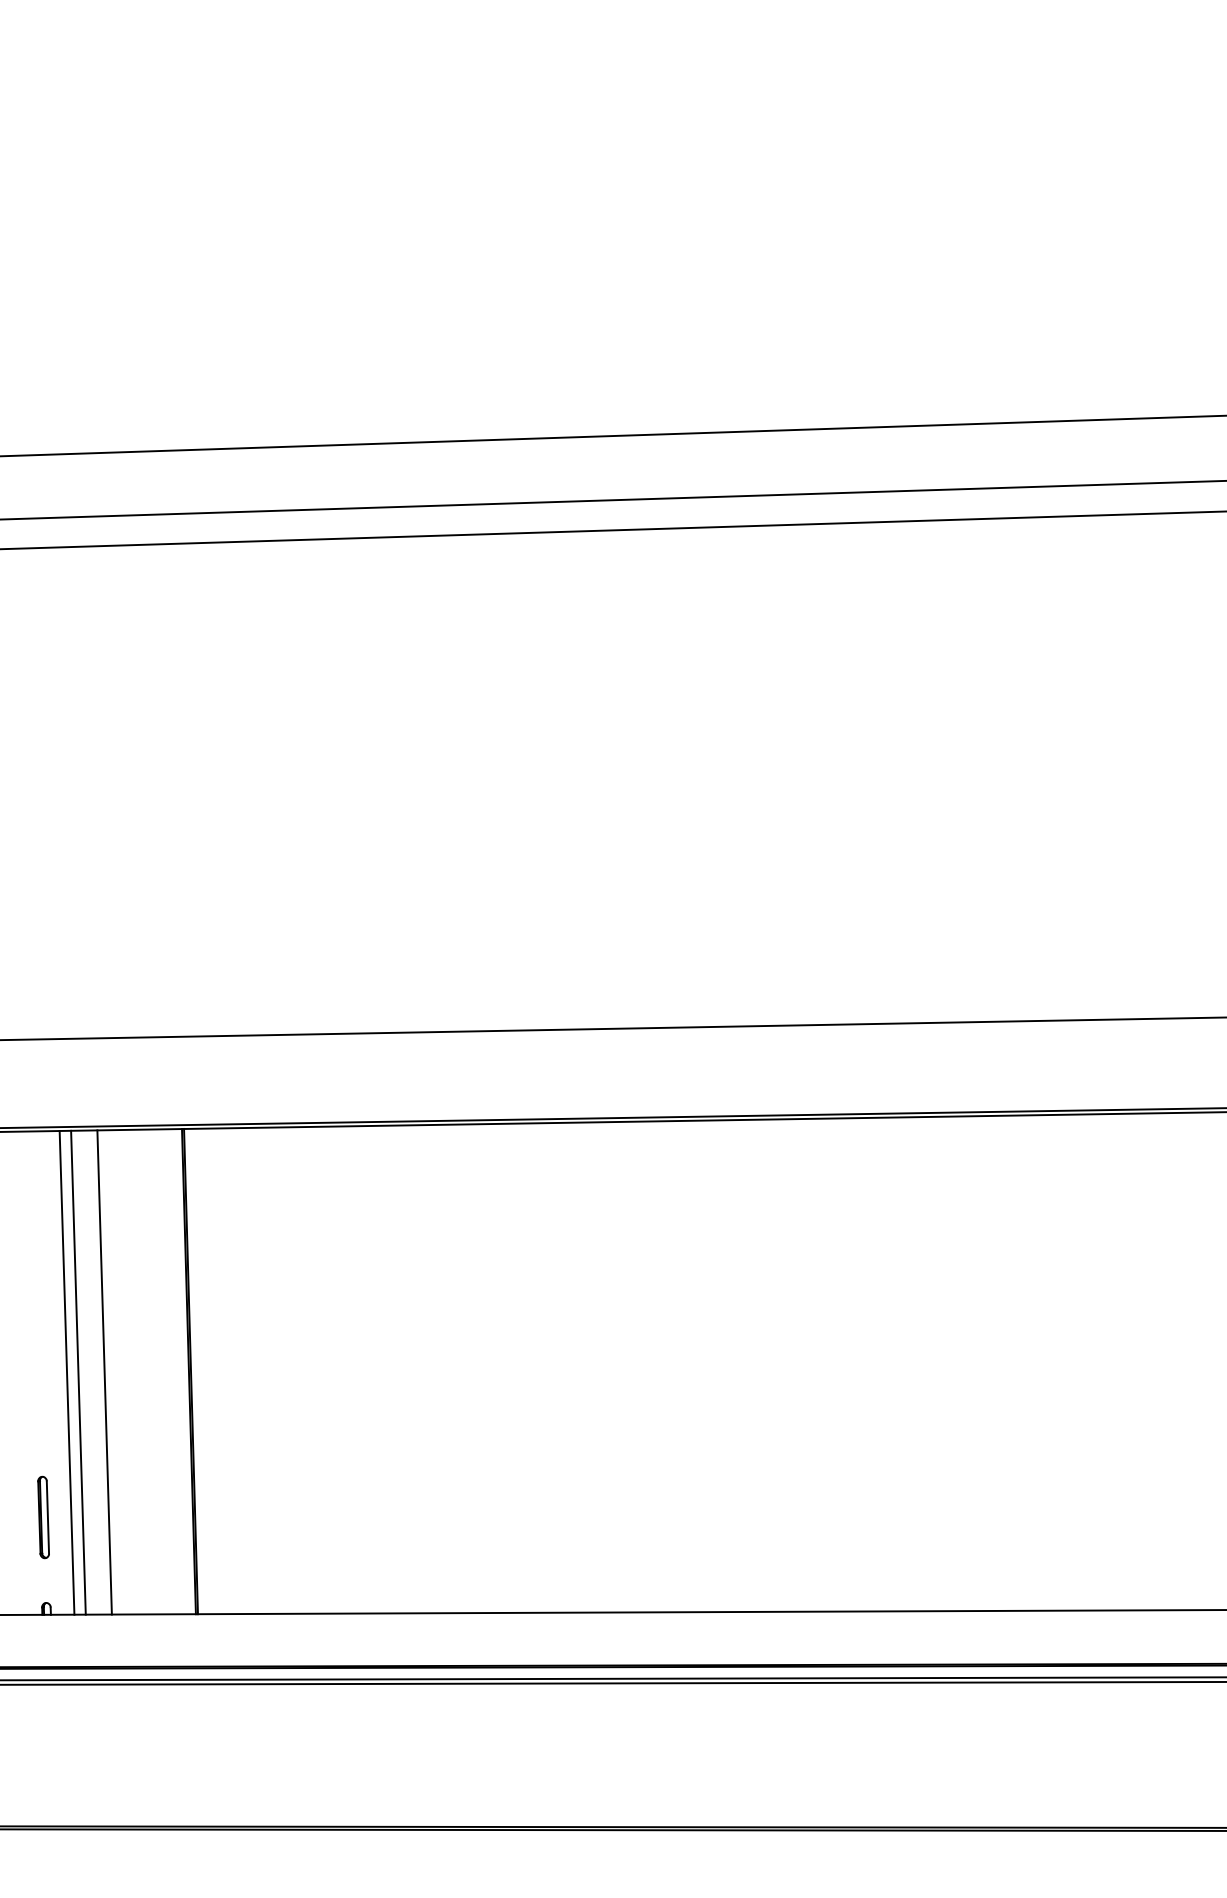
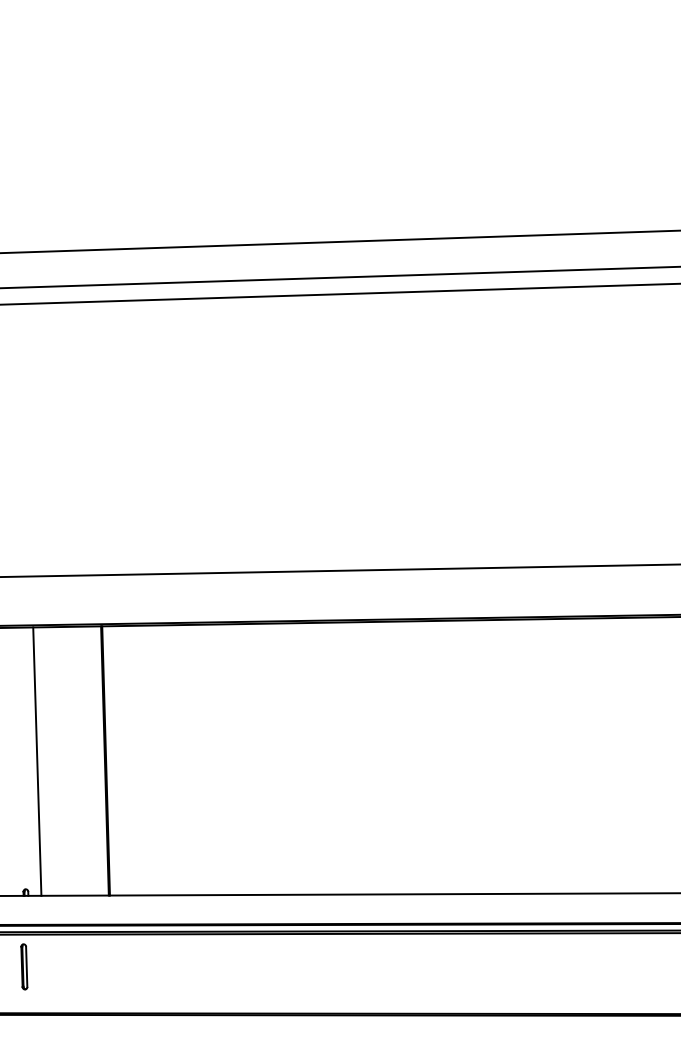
line: (78, 1372) -> (43, 761), removed
line: (105, 1372) -> (58, 761), removed
part: (43, 1516) -> (24, 966), moved

